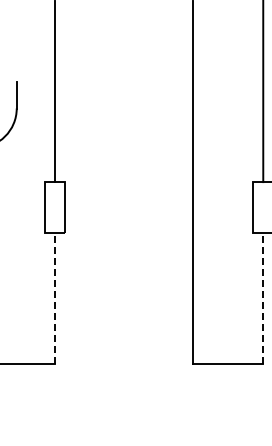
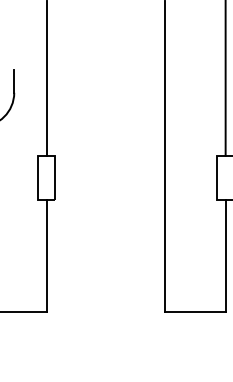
line: (54, 298) -> (46, 255), dashed -> solid
line: (263, 298) -> (225, 255), dashed -> solid

